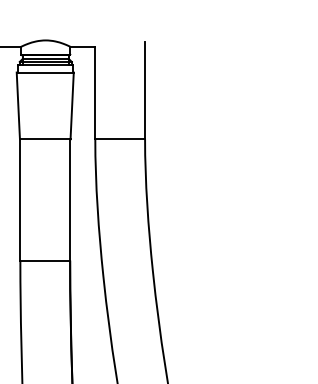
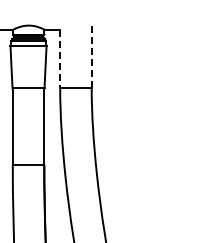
line: (144, 90) -> (91, 57), solid -> dashed
line: (95, 94) -> (60, 59), solid -> dashed

